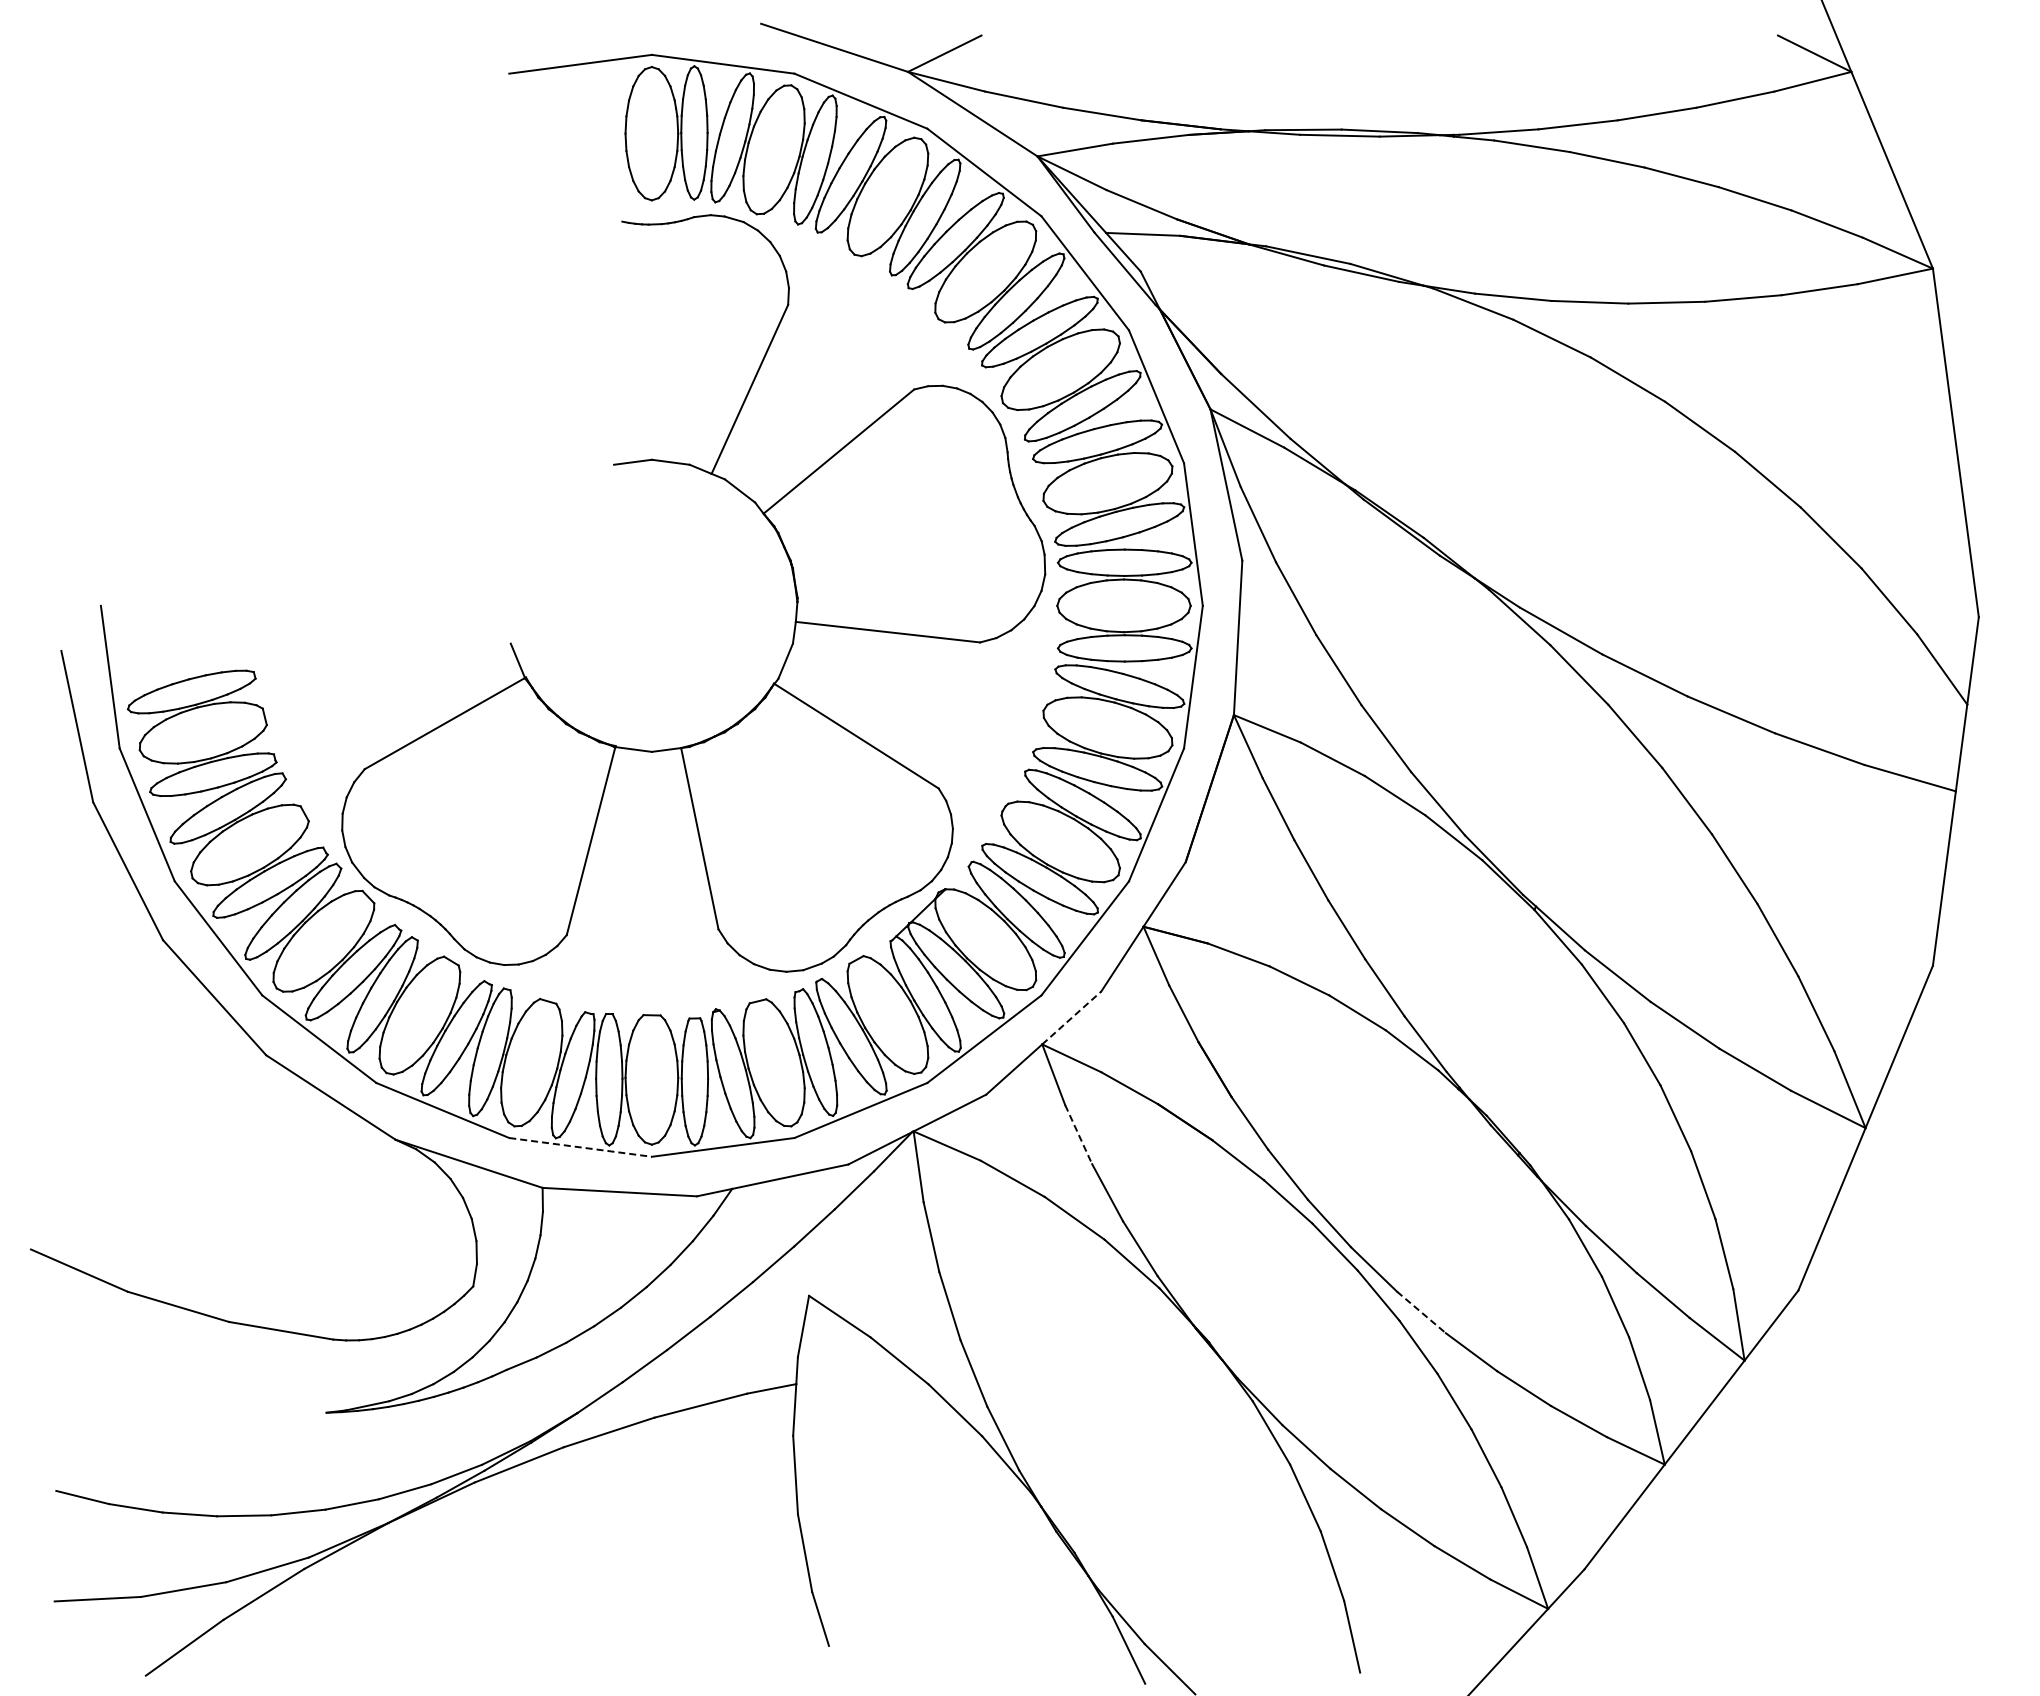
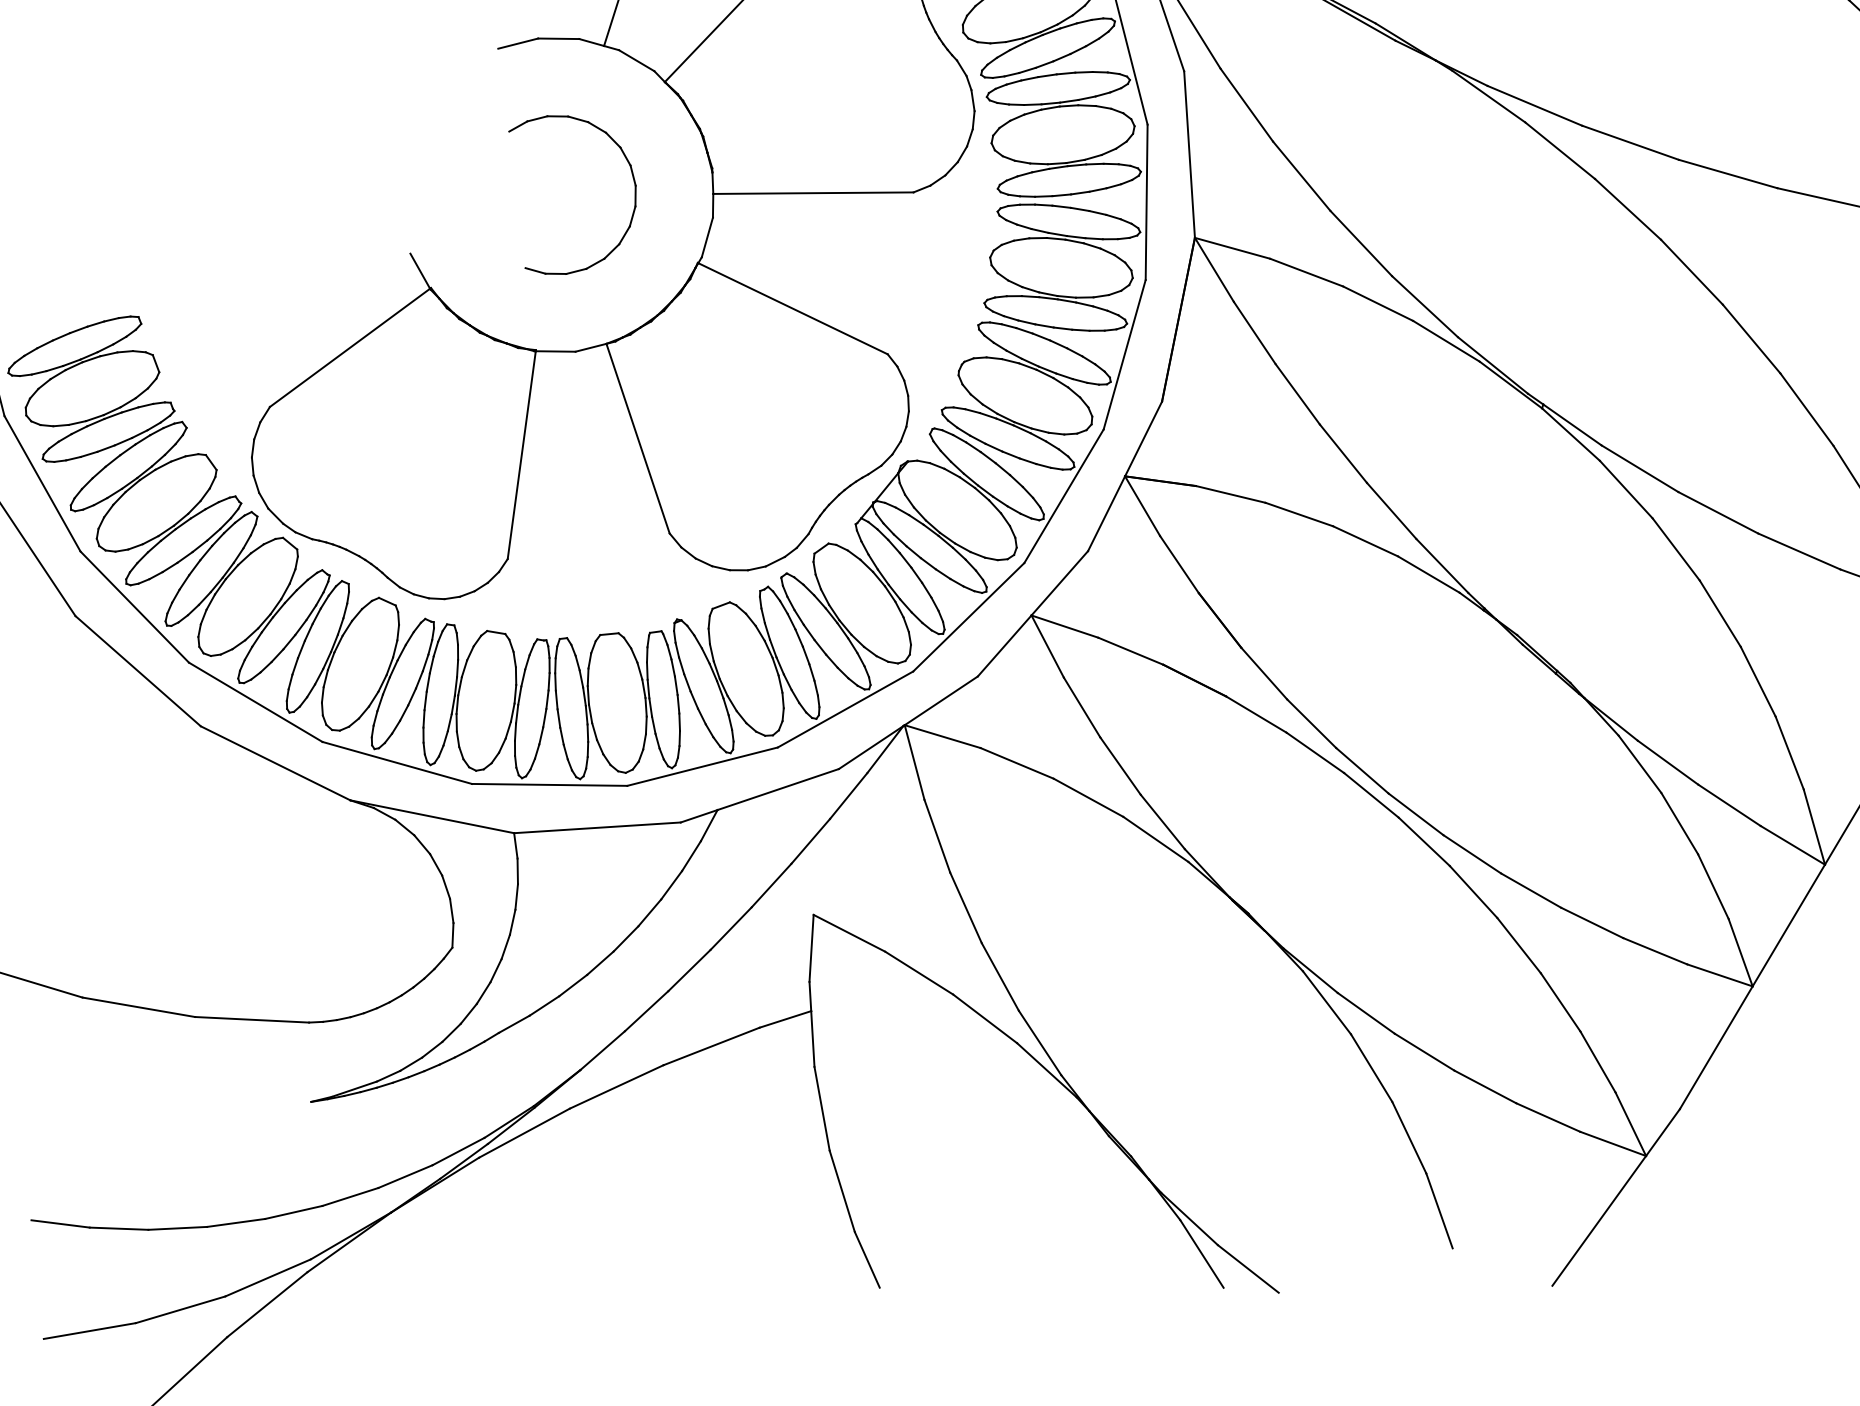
part: (723, 601) -> (633, 181), added
line: (1071, 1017) -> (1059, 582), dashed -> solid
line: (1078, 1135) -> (1082, 708), dashed -> solid
line: (580, 1147) -> (549, 785), dashed -> solid
line: (1421, 1312) -> (1472, 854), dashed -> solid

